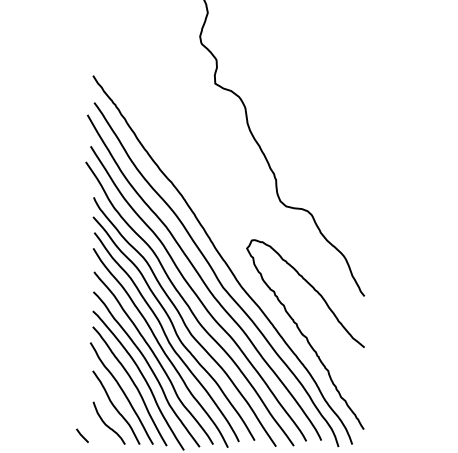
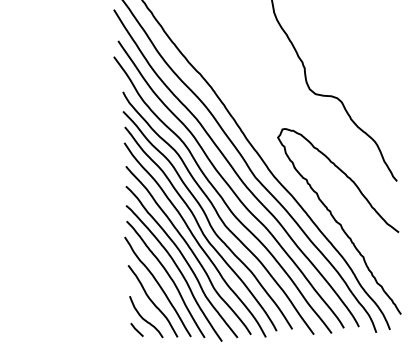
line: (82, 435) -> (137, 329), moved

